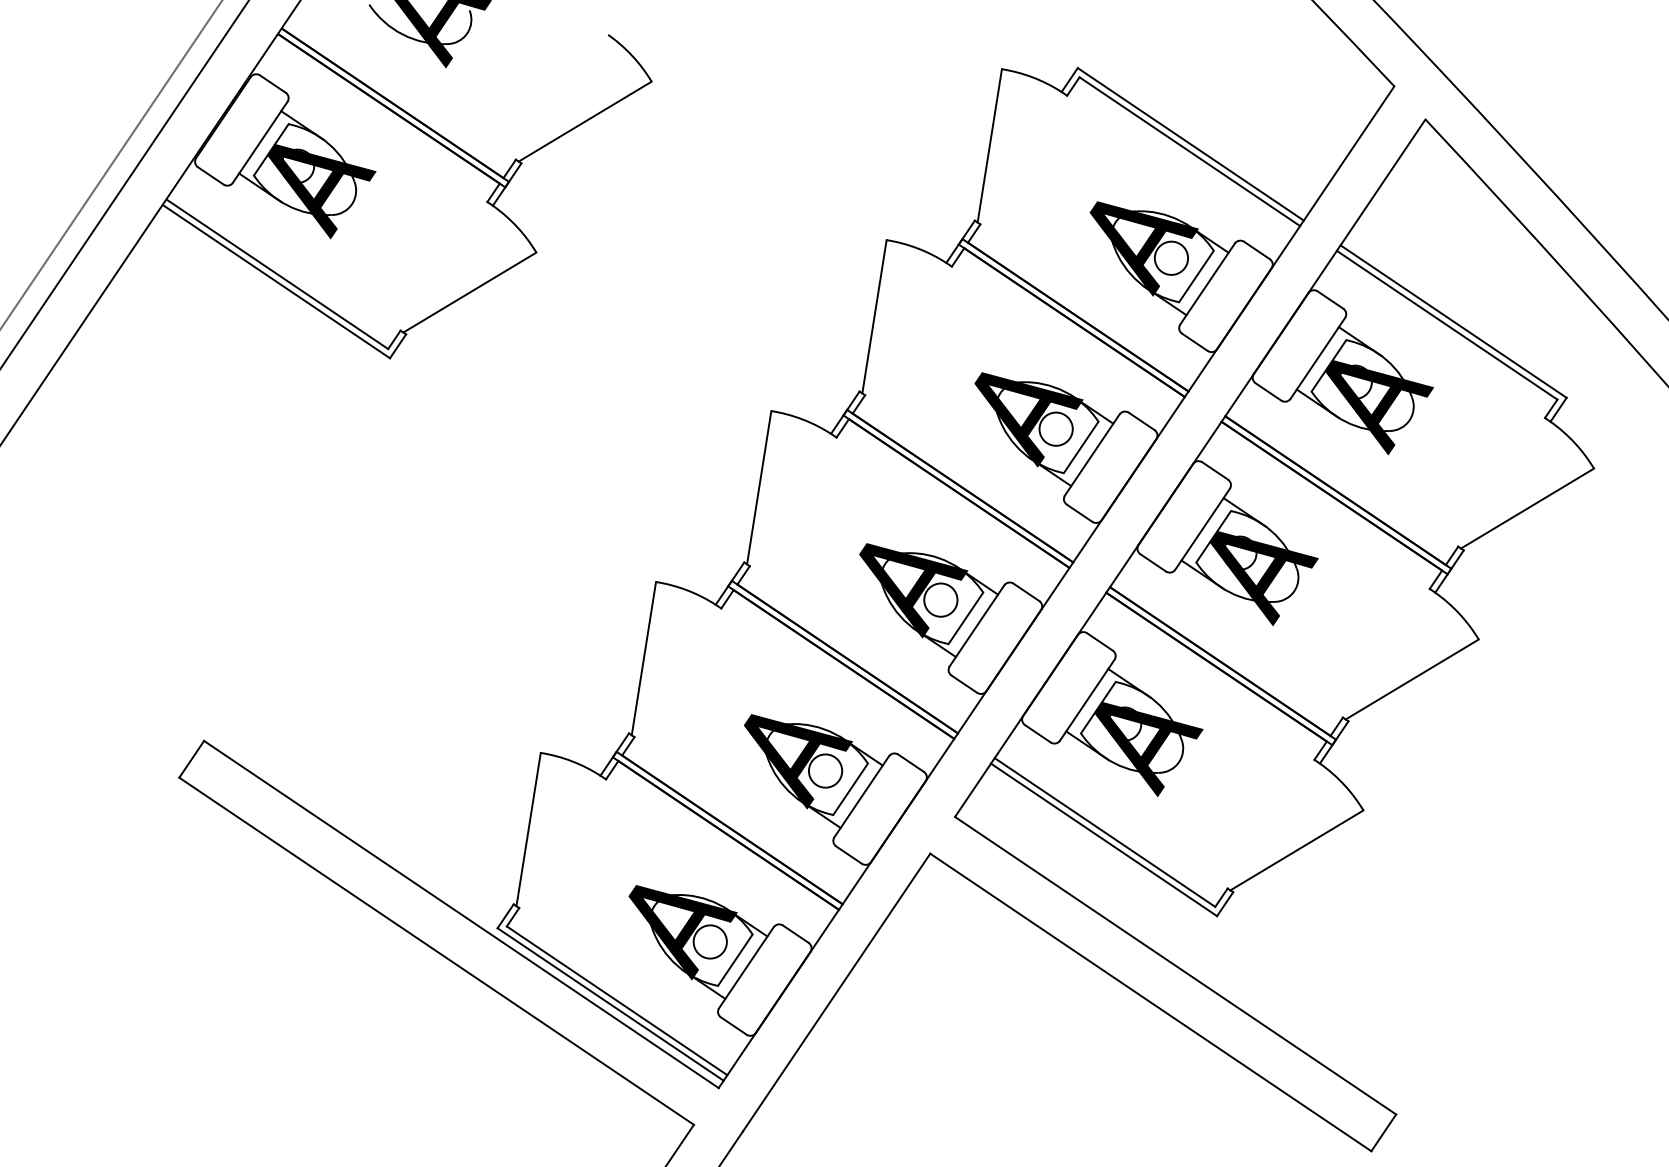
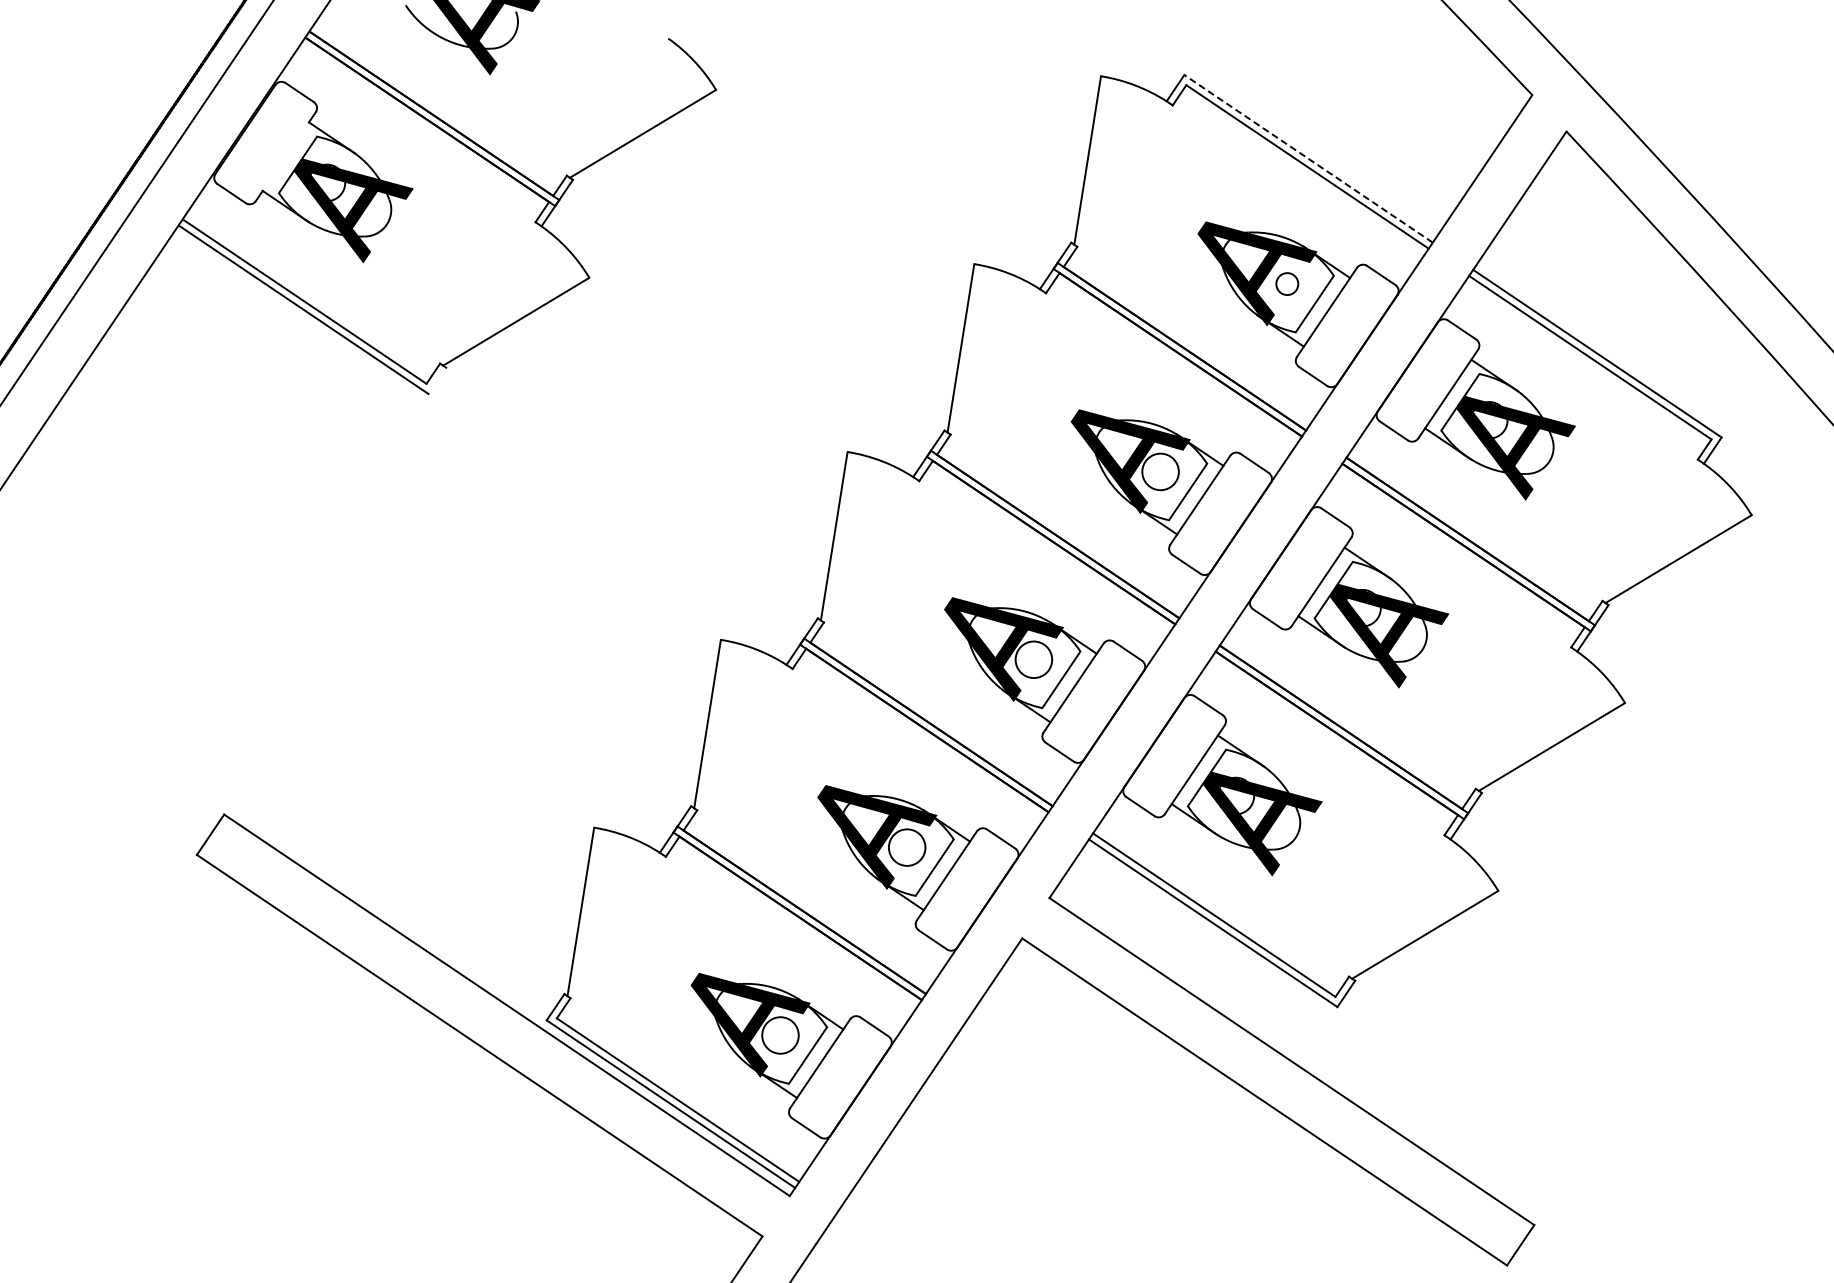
line: (259, 142) -> (285, 156), removed
line: (1190, 144) -> (1308, 158), solid -> dashed
circle: (1171, 257) -> (1287, 283), size x0.6
line: (398, 346) -> (437, 380), removed

